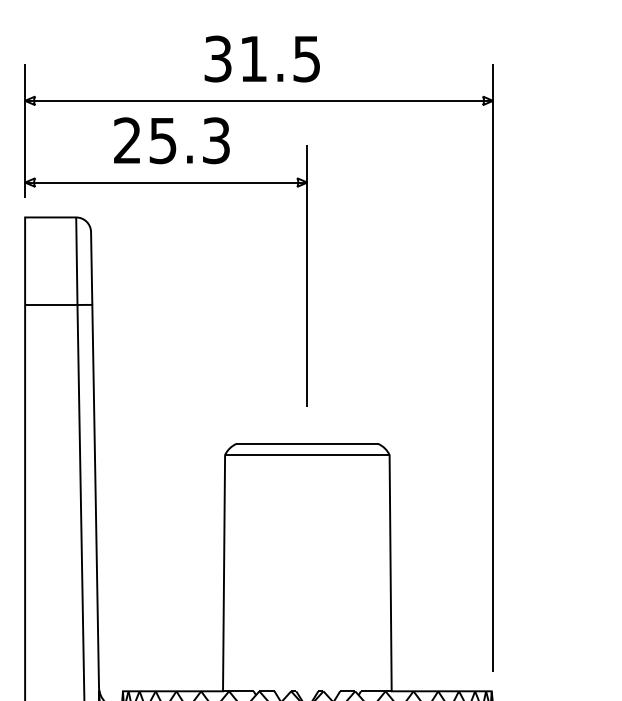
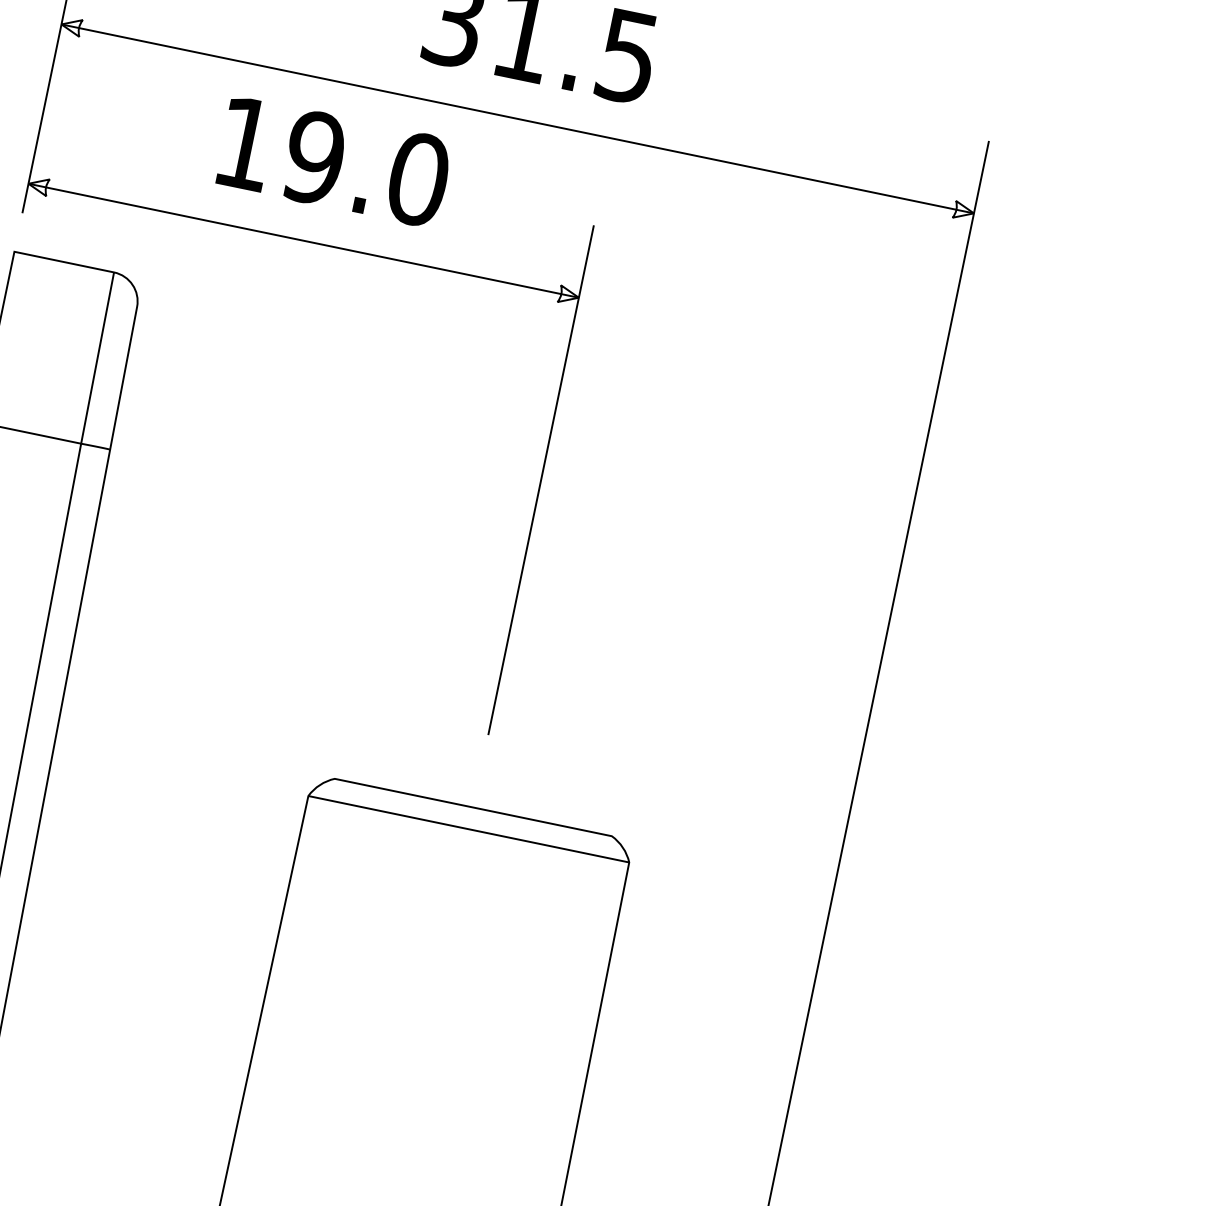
text: (172, 140) -> (332, 161), 25.3 -> 19.0

